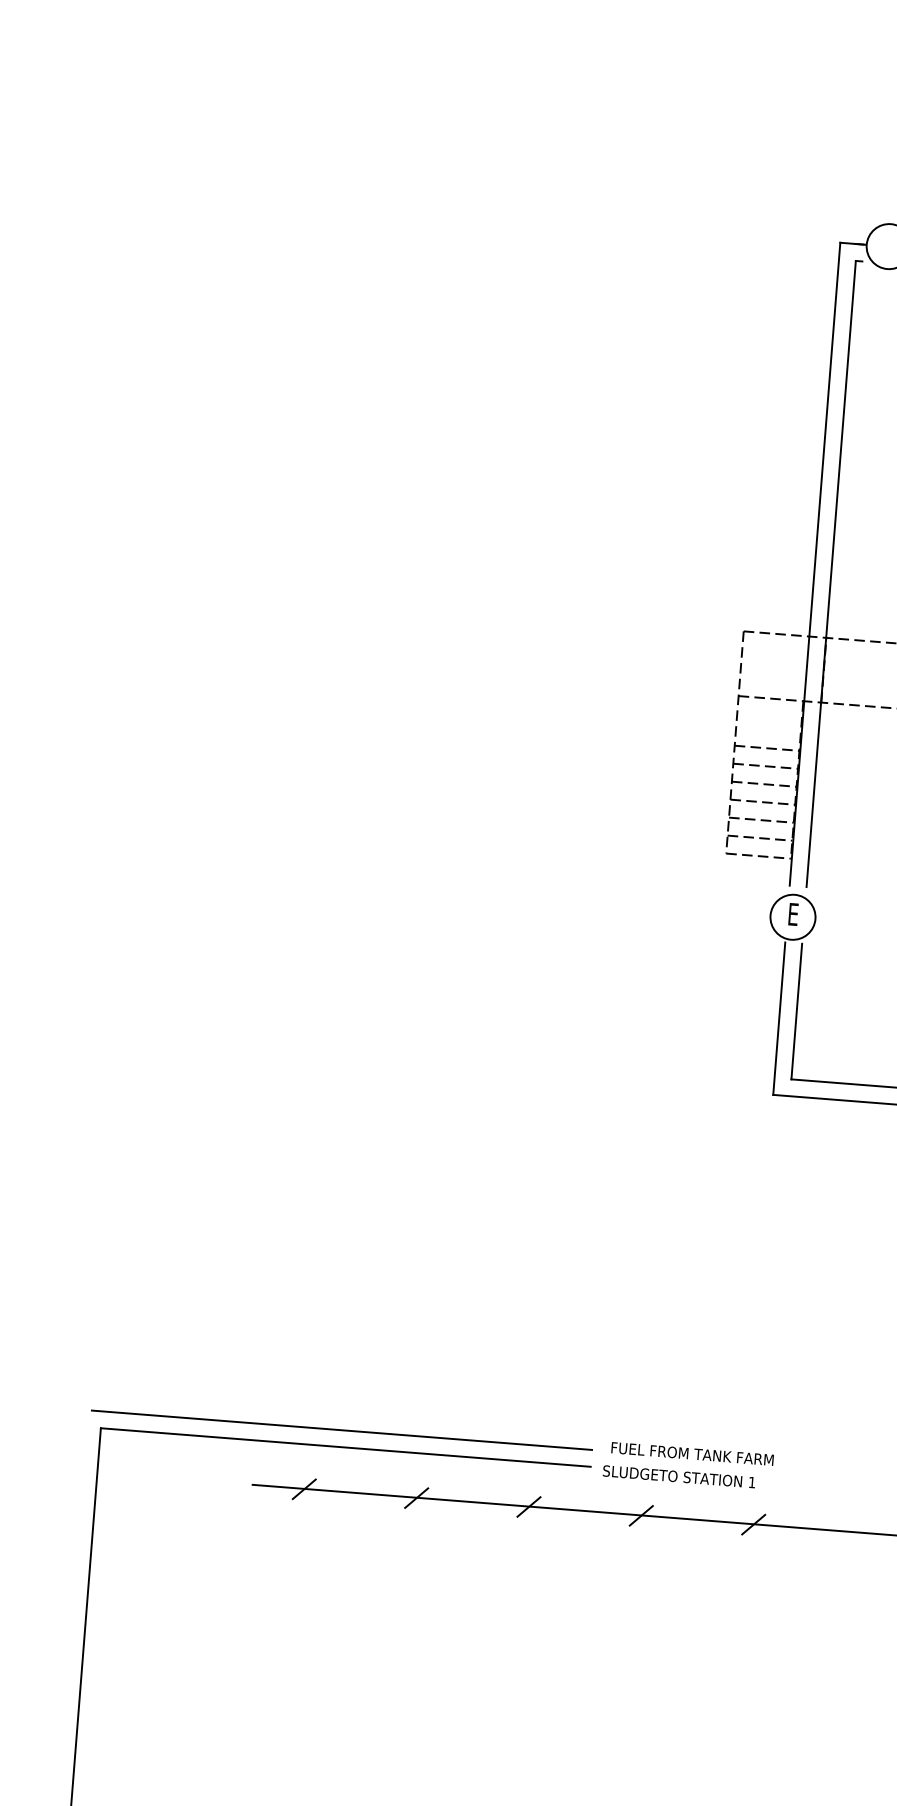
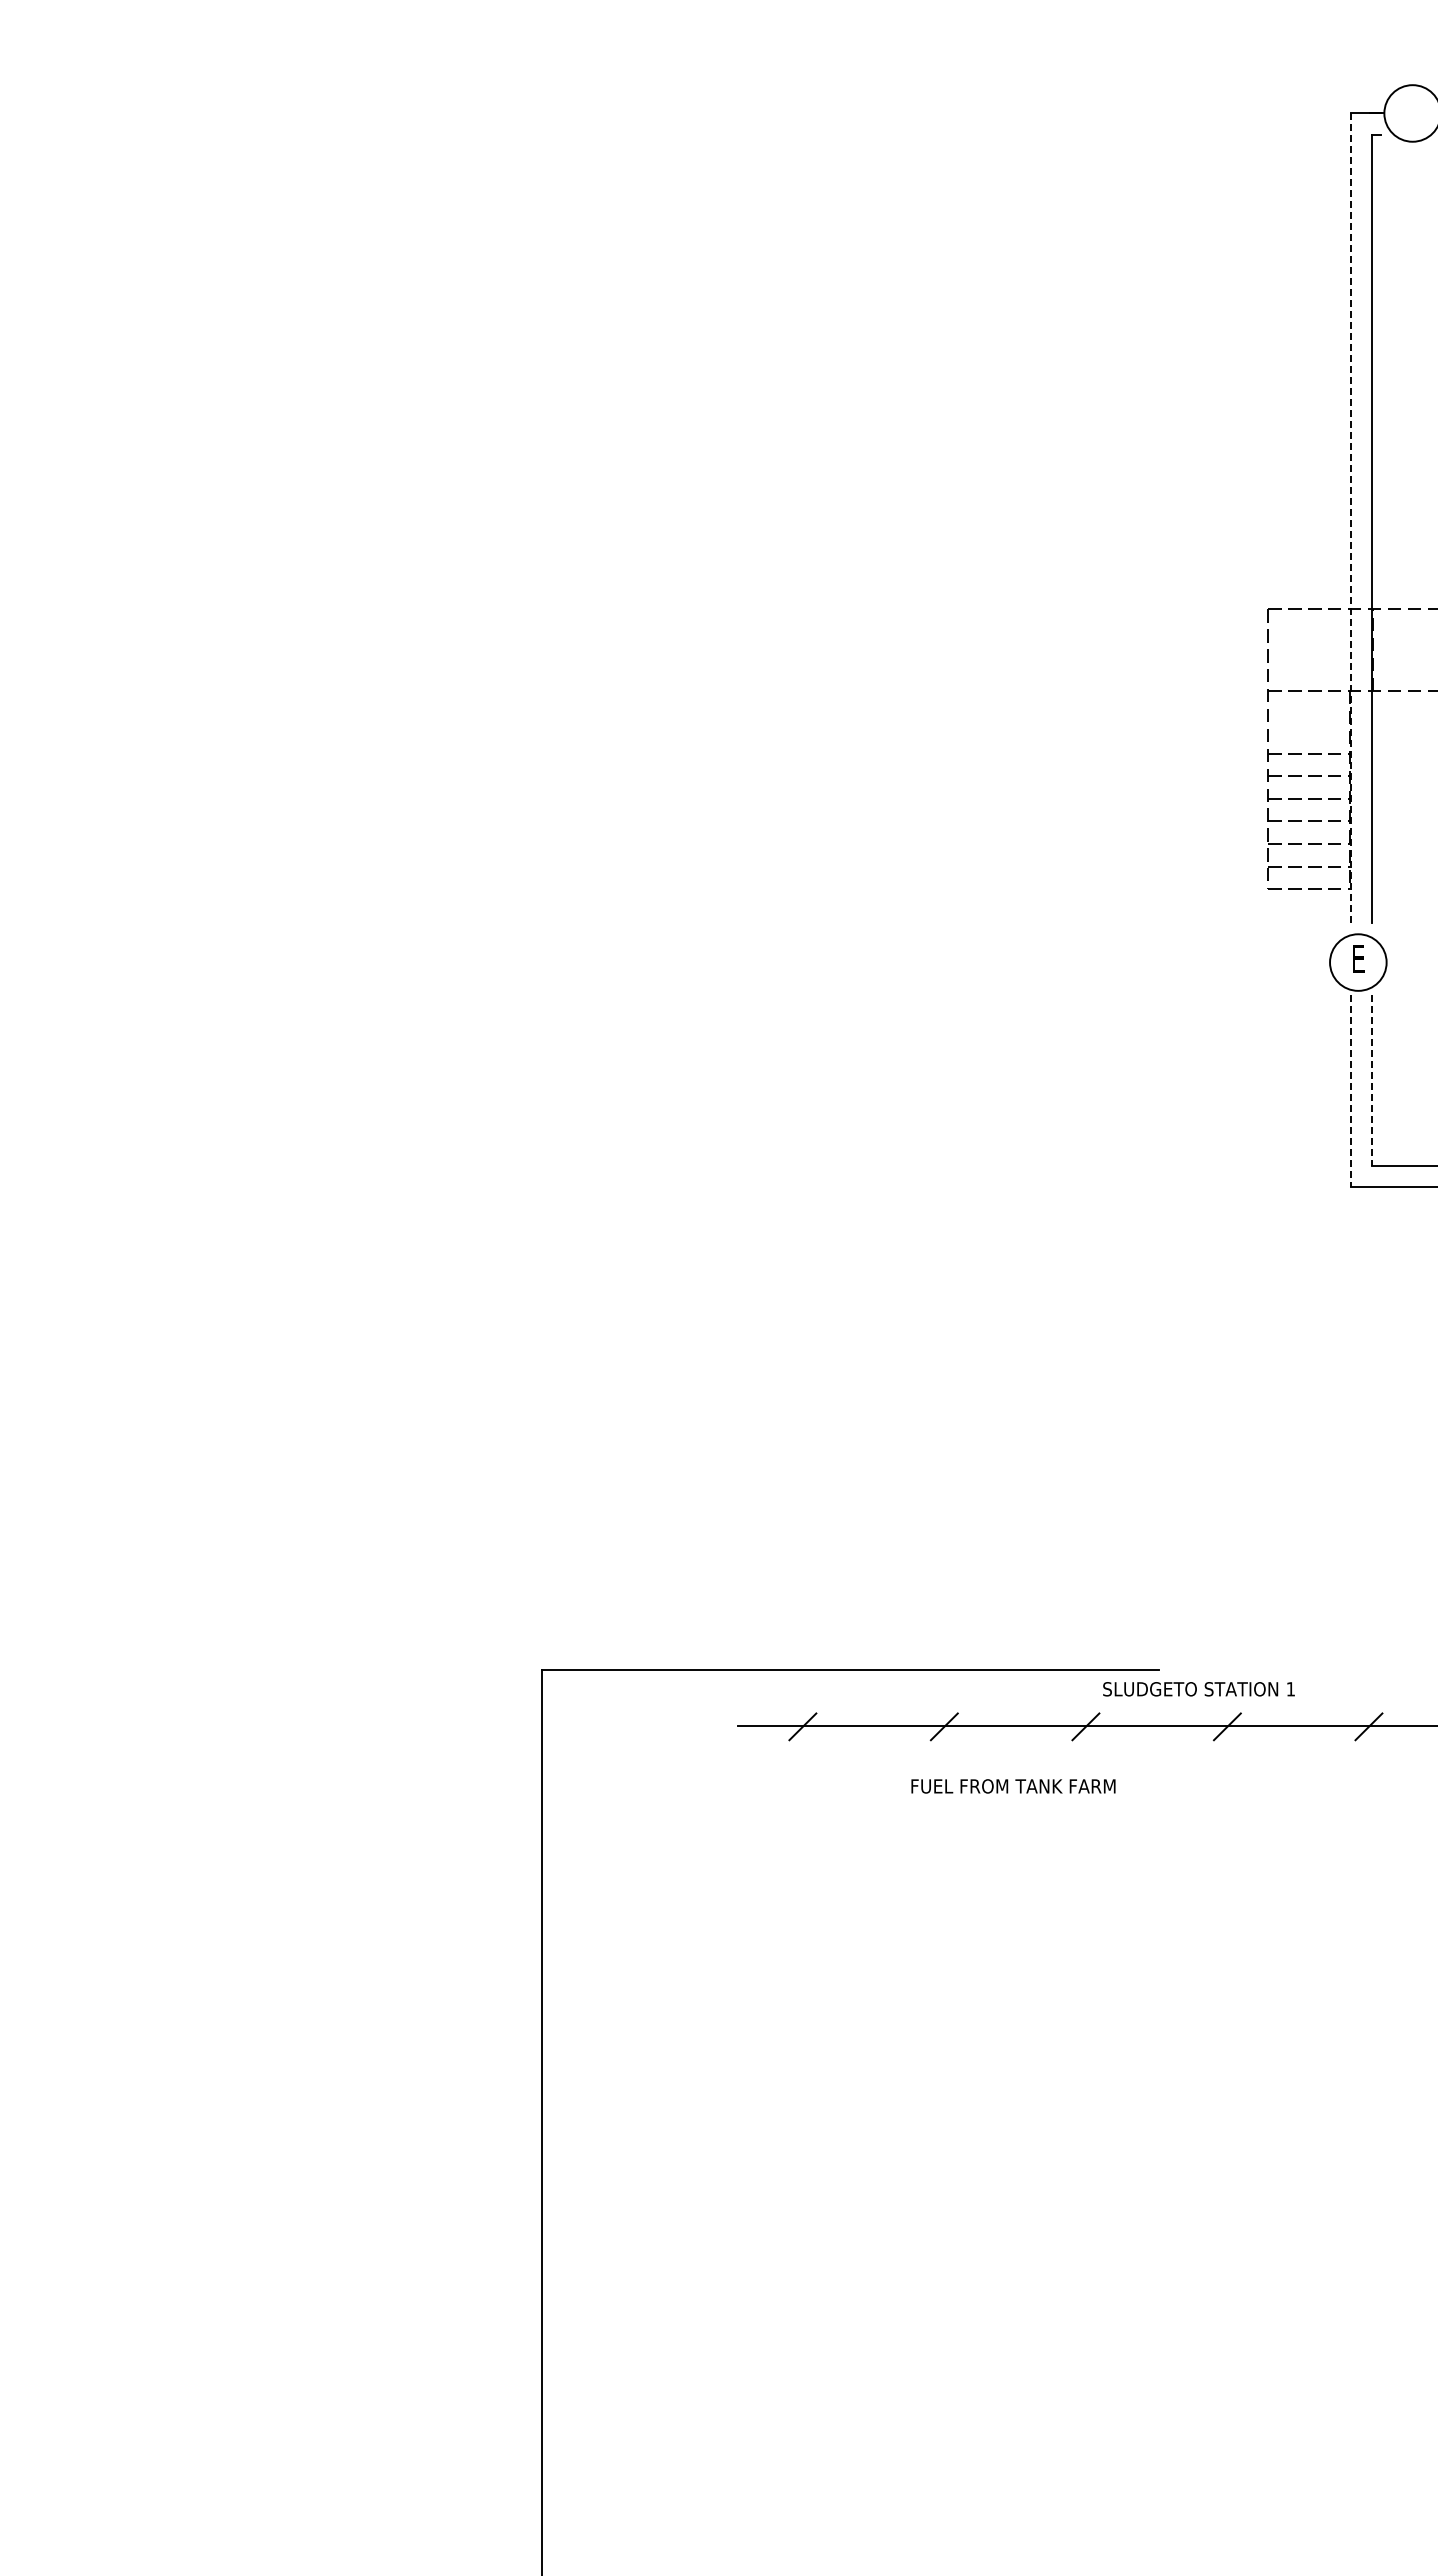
line: (815, 564) -> (1351, 518), solid -> dashed
line: (796, 1011) -> (1372, 1080), solid -> dashed
line: (779, 1019) -> (1351, 1091), solid -> dashed
line: (342, 1430) -> (844, 1649), removed
text: (692, 1454) -> (1013, 1786), moved
text: (678, 1476) -> (1198, 1689), moved

